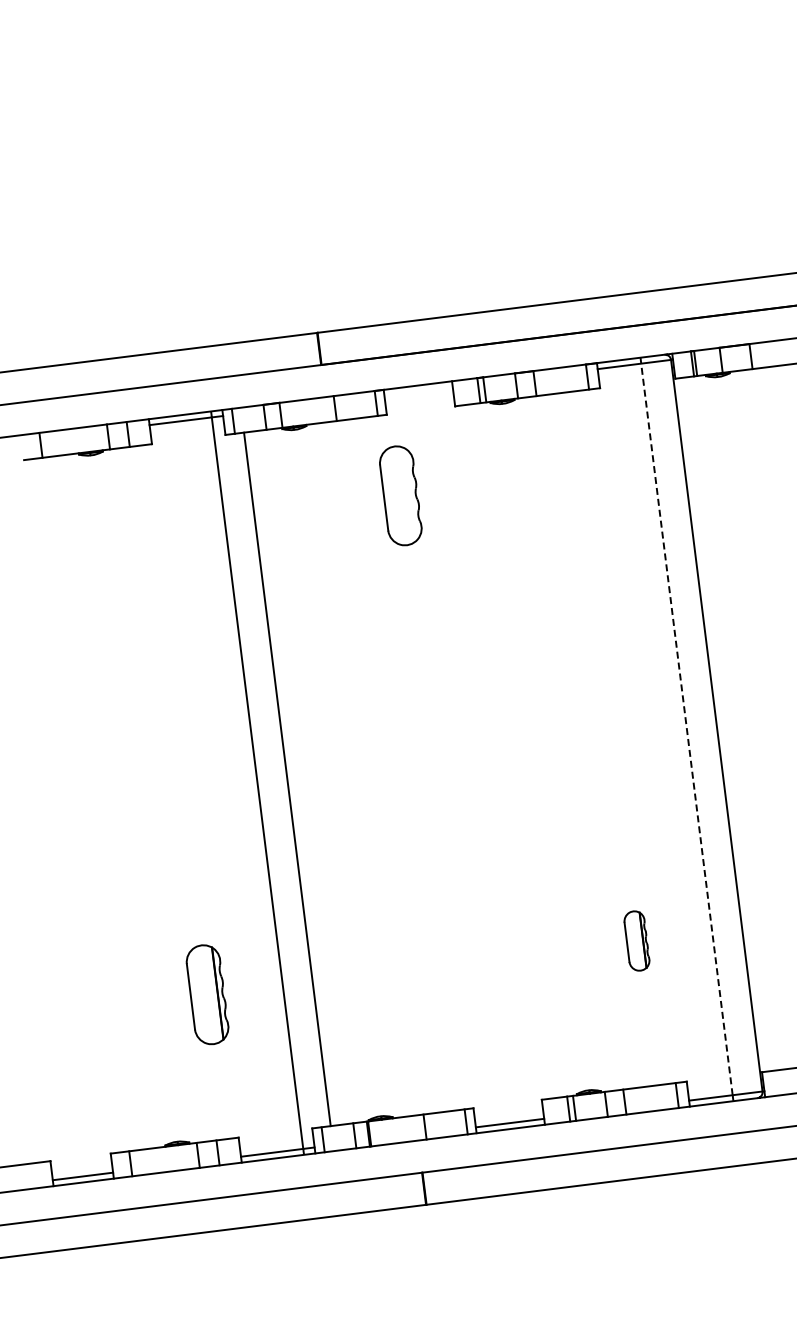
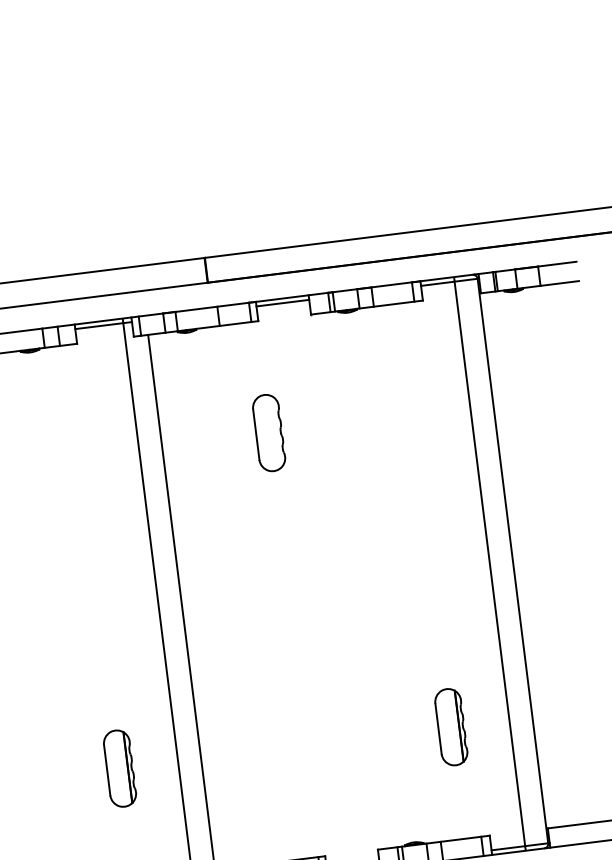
line: (418, 391) -> (282, 303), added
part: (400, 495) -> (268, 432), moved
line: (686, 729) -> (489, 563), dashed -> solid
part: (636, 940) -> (450, 726), size x1.67

